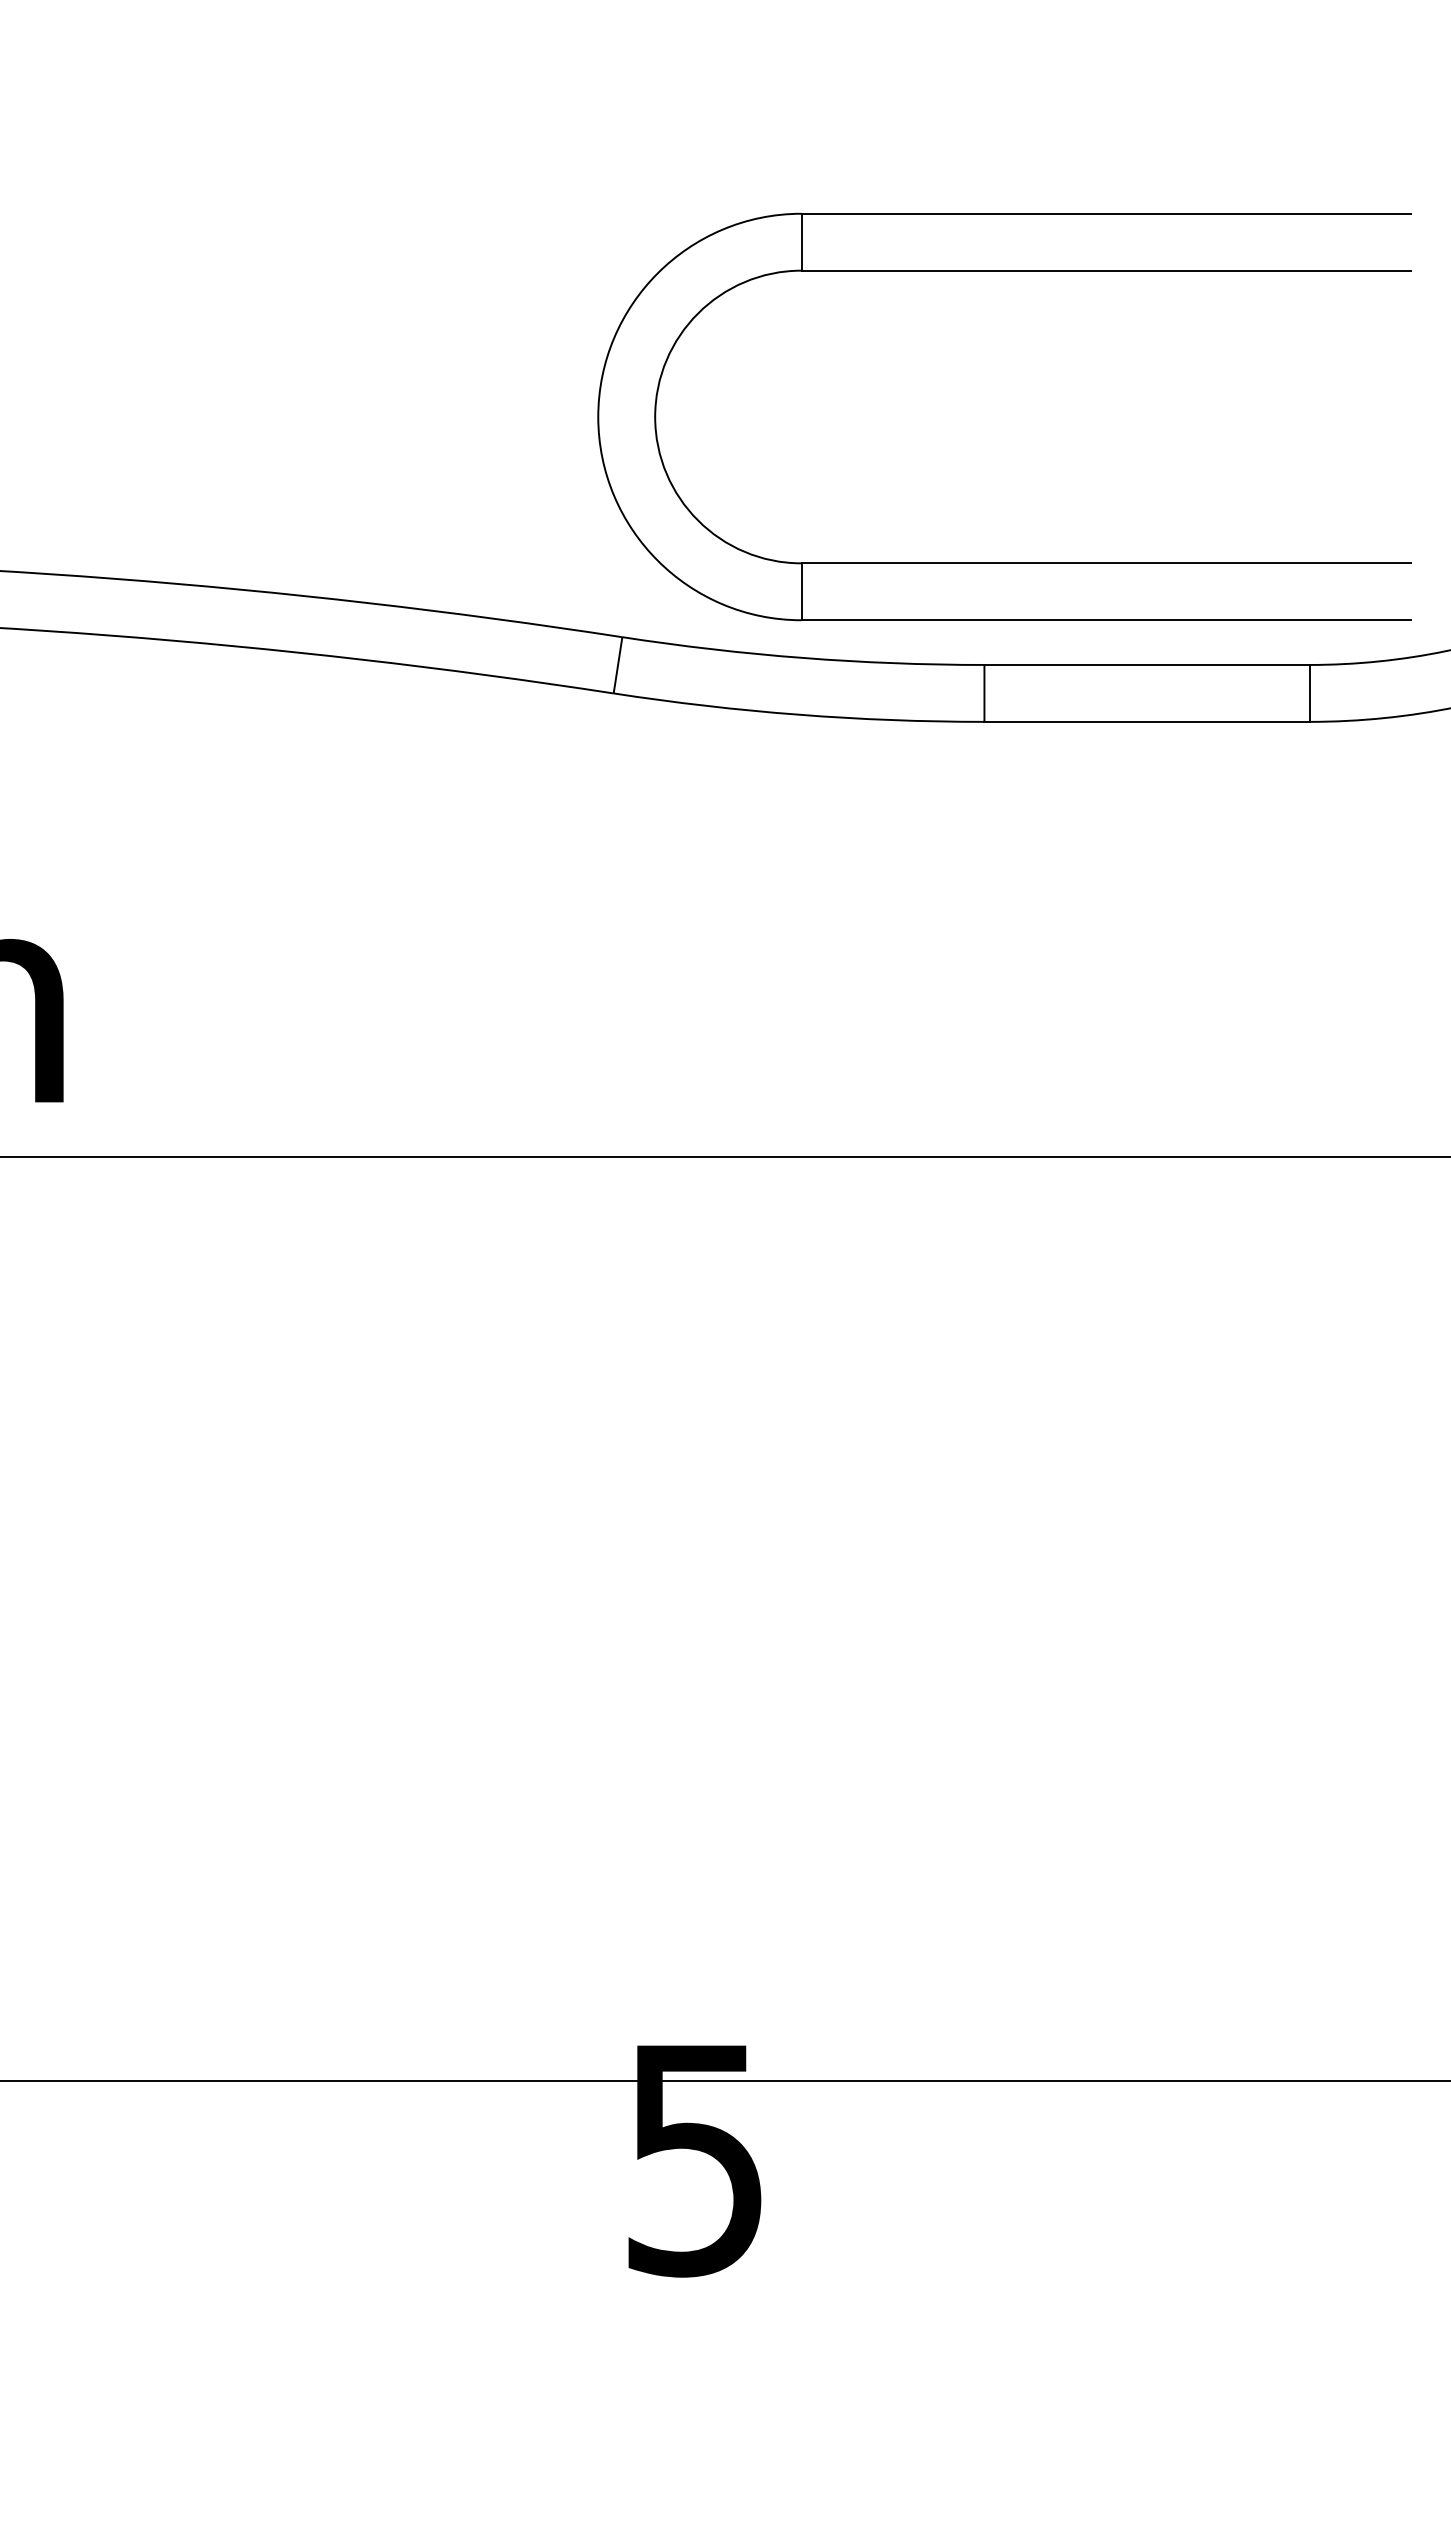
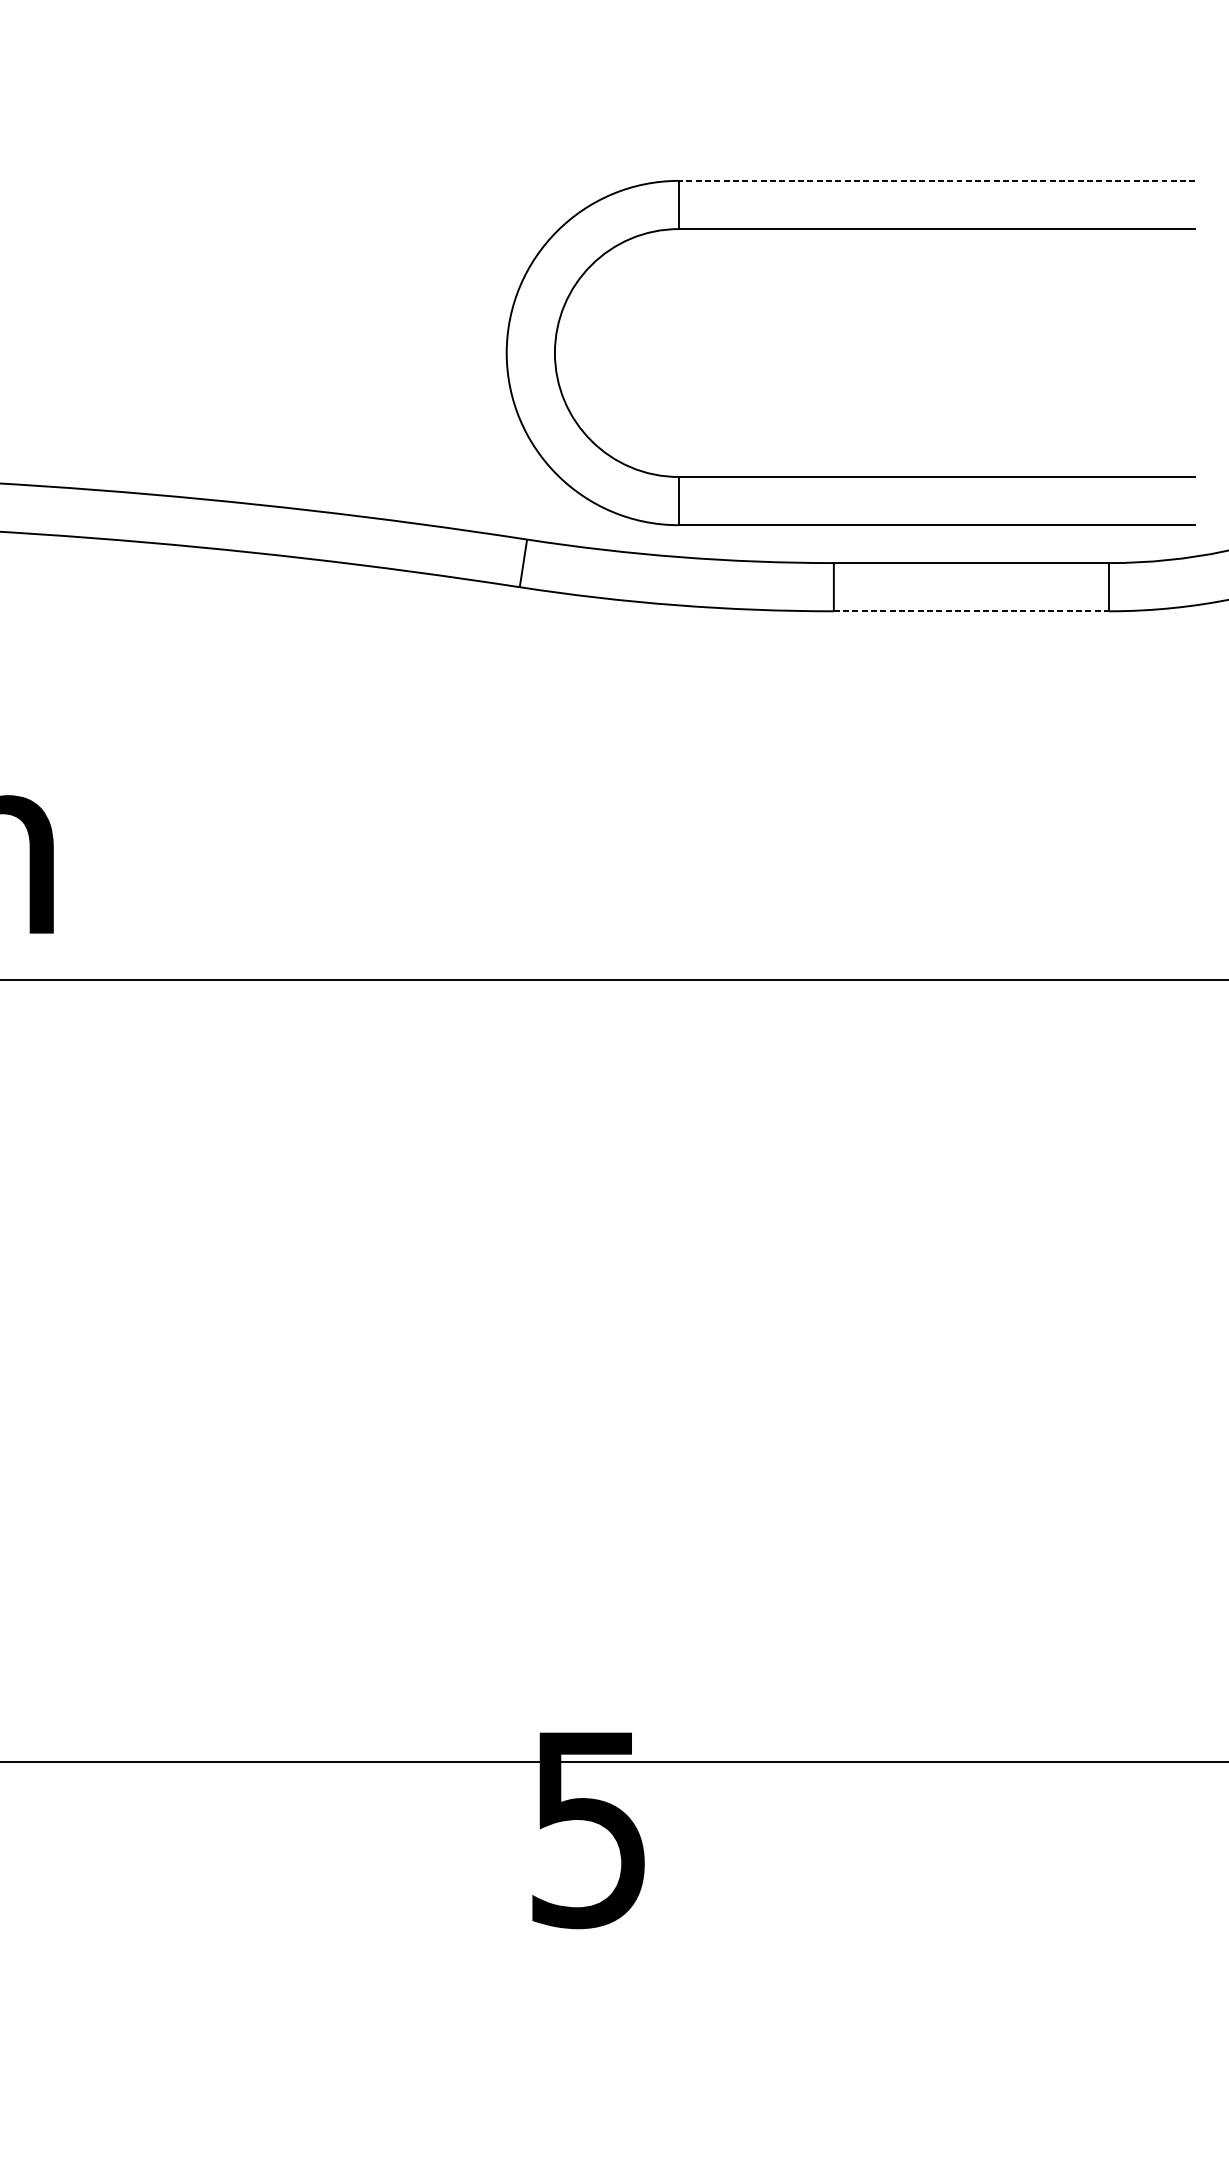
line: (1106, 213) -> (937, 180), solid -> dashed
line: (1147, 721) -> (971, 610), solid -> dashed

